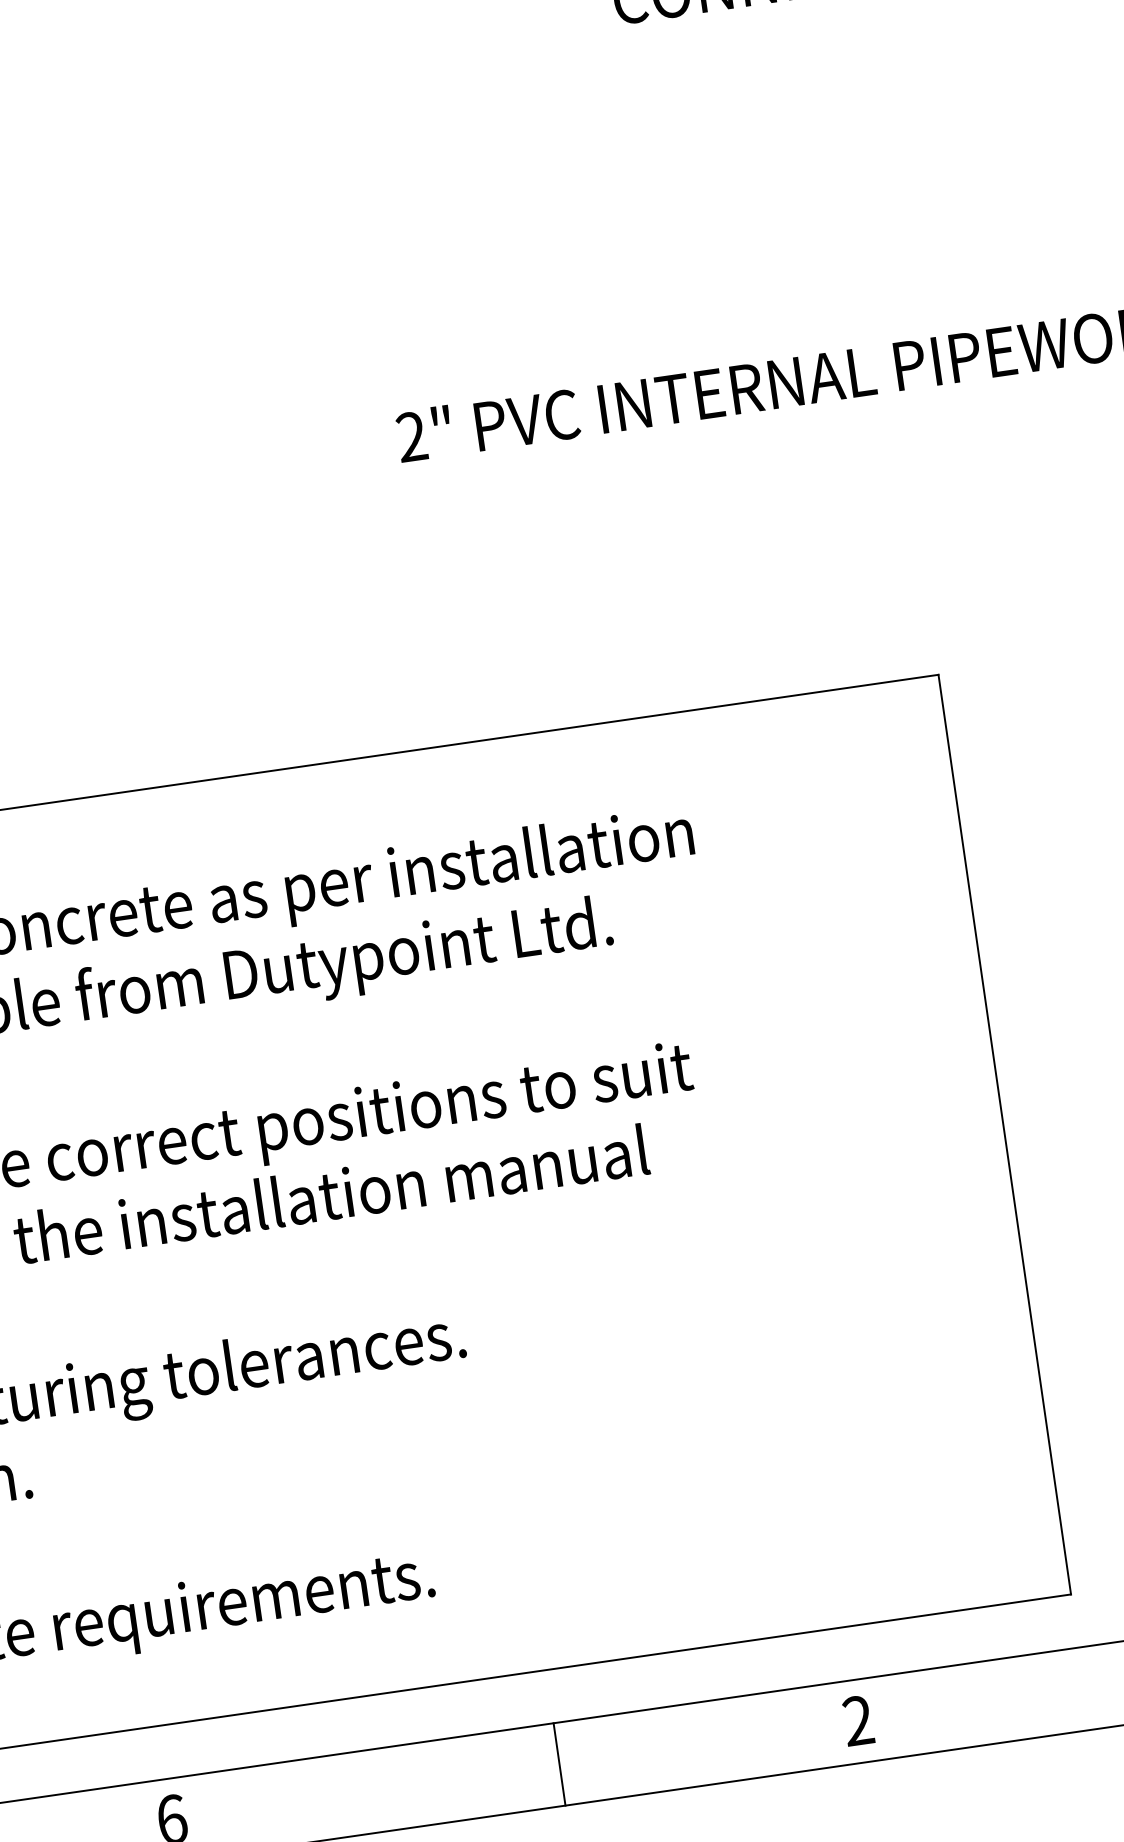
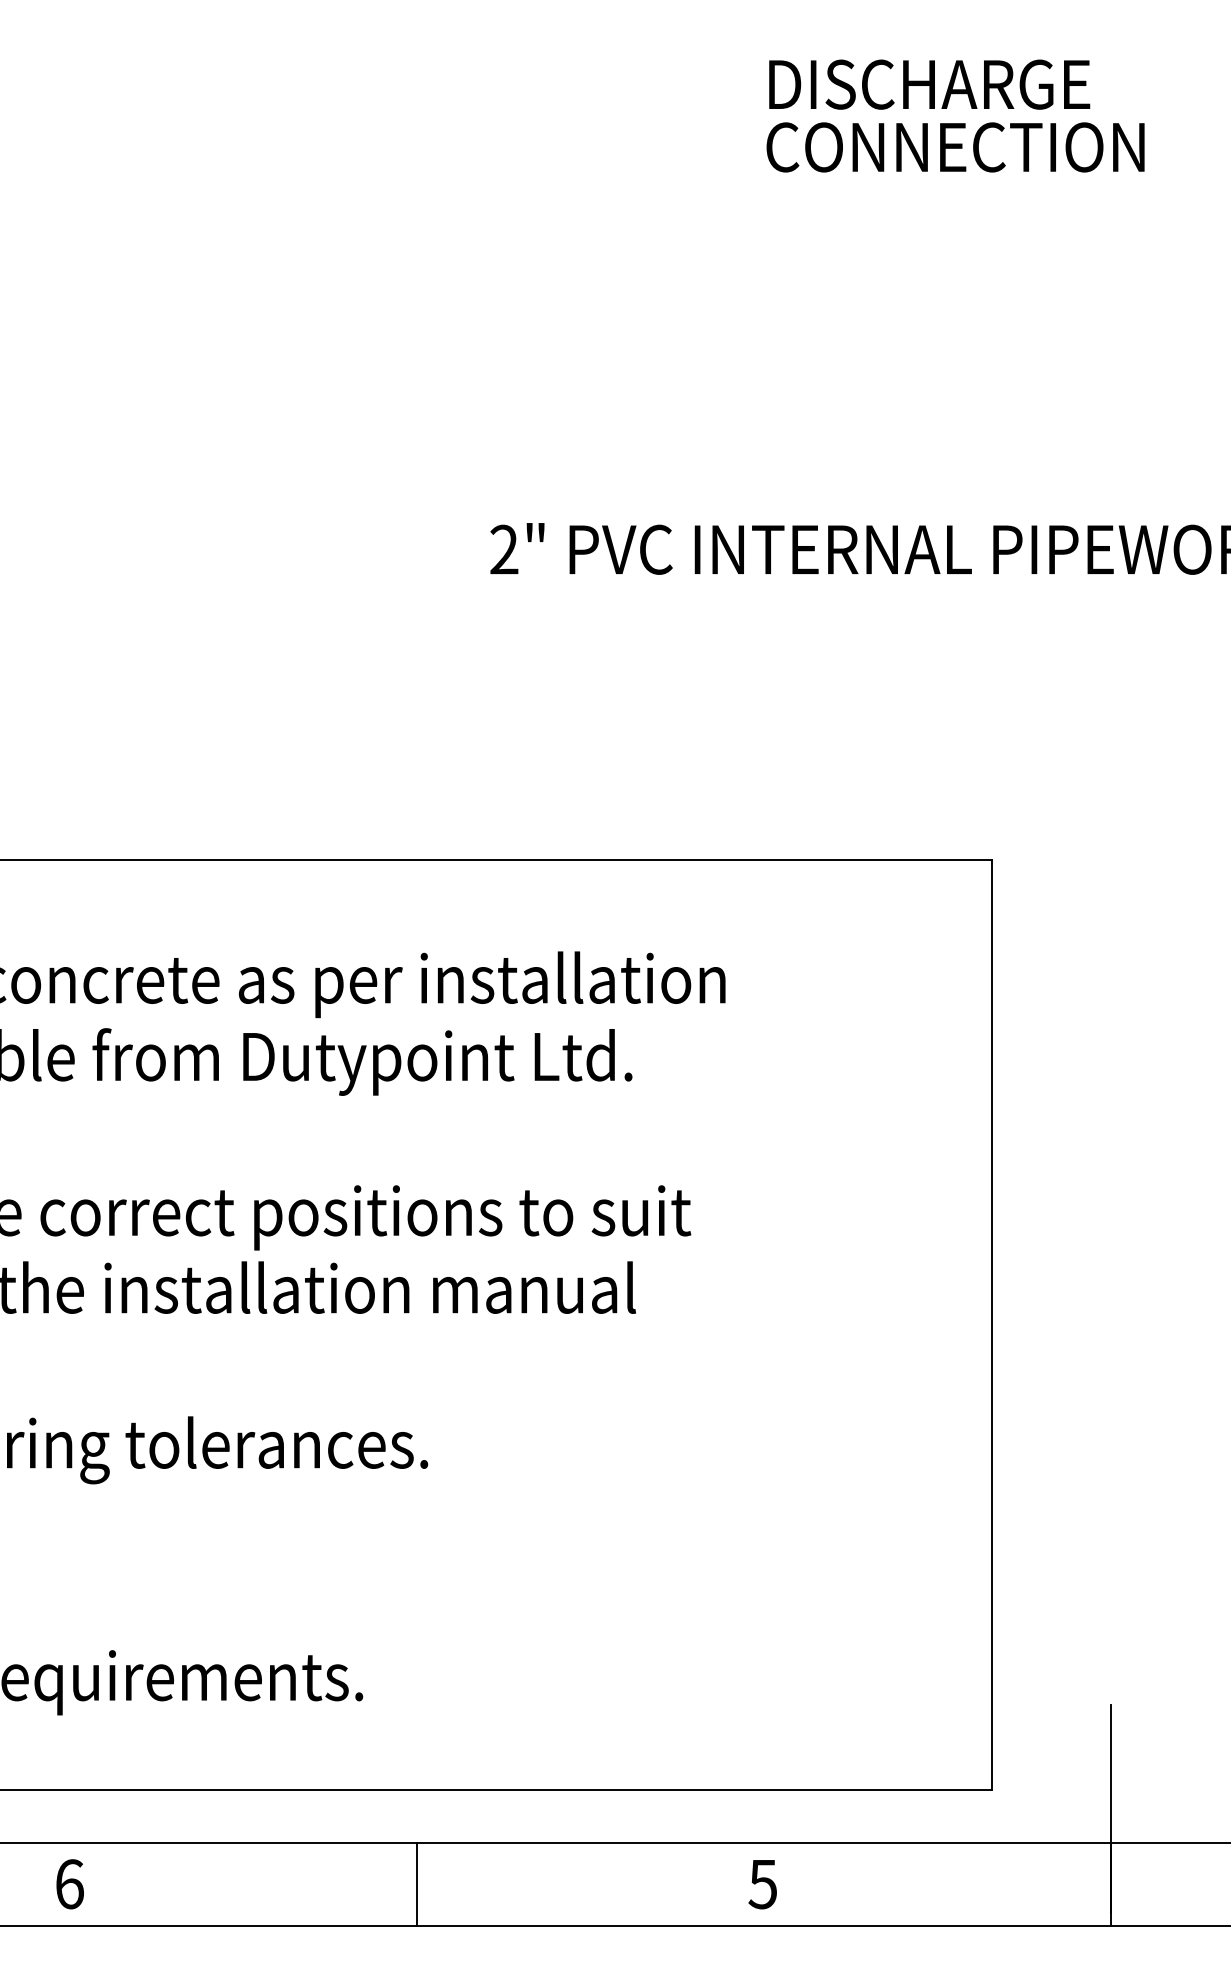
text: (857, 1721) -> (762, 1884), 2 -> 5
line: (559, 1764) -> (417, 1884), moved

